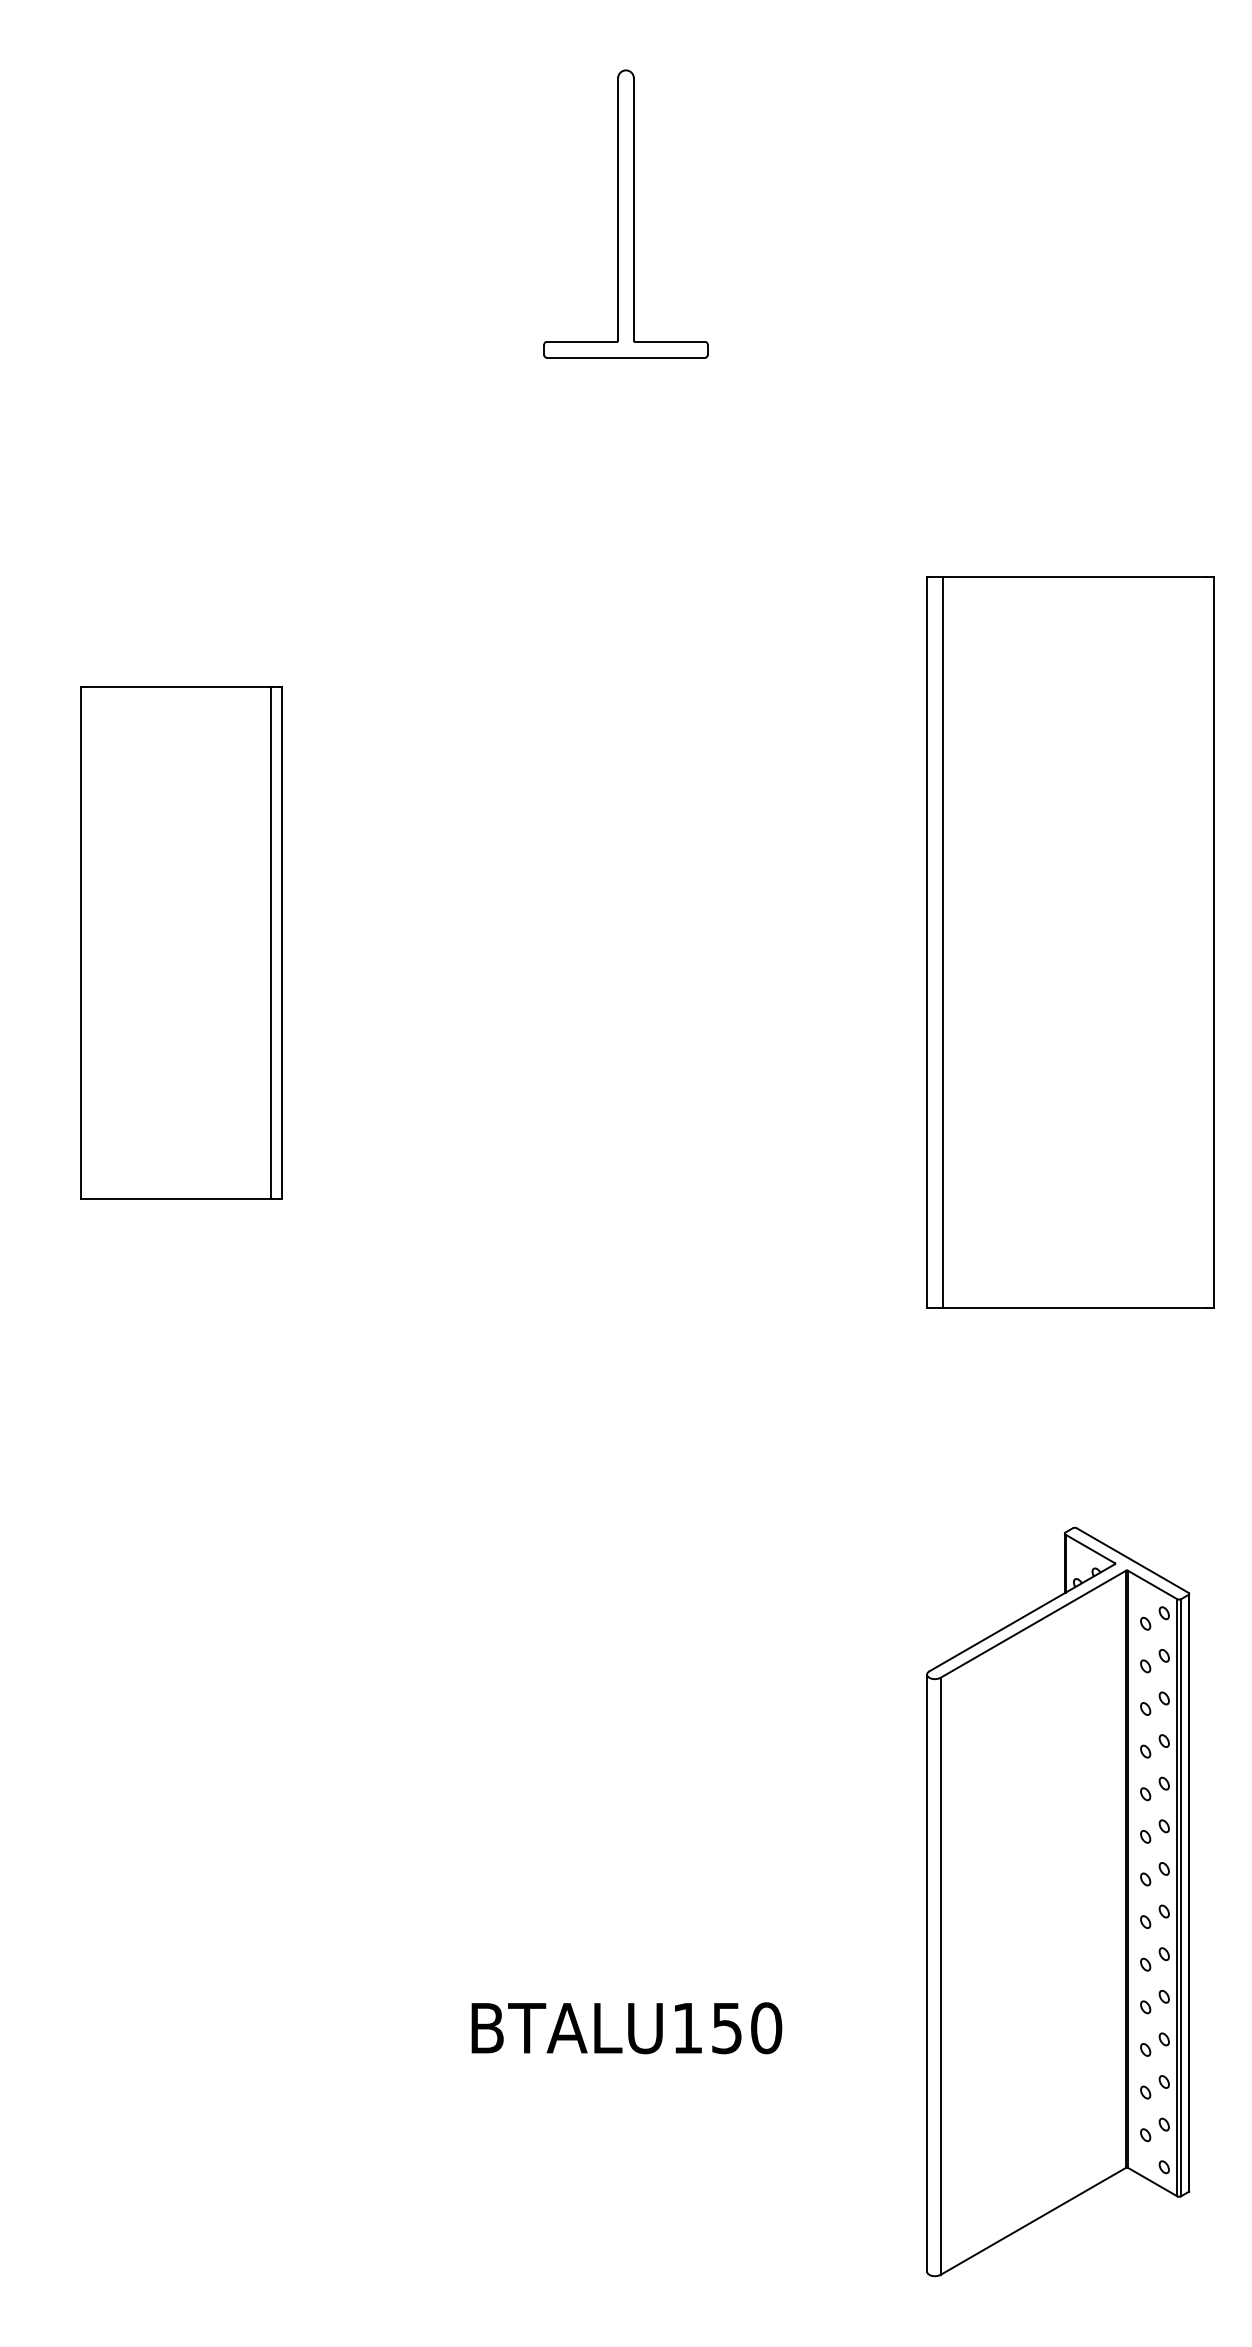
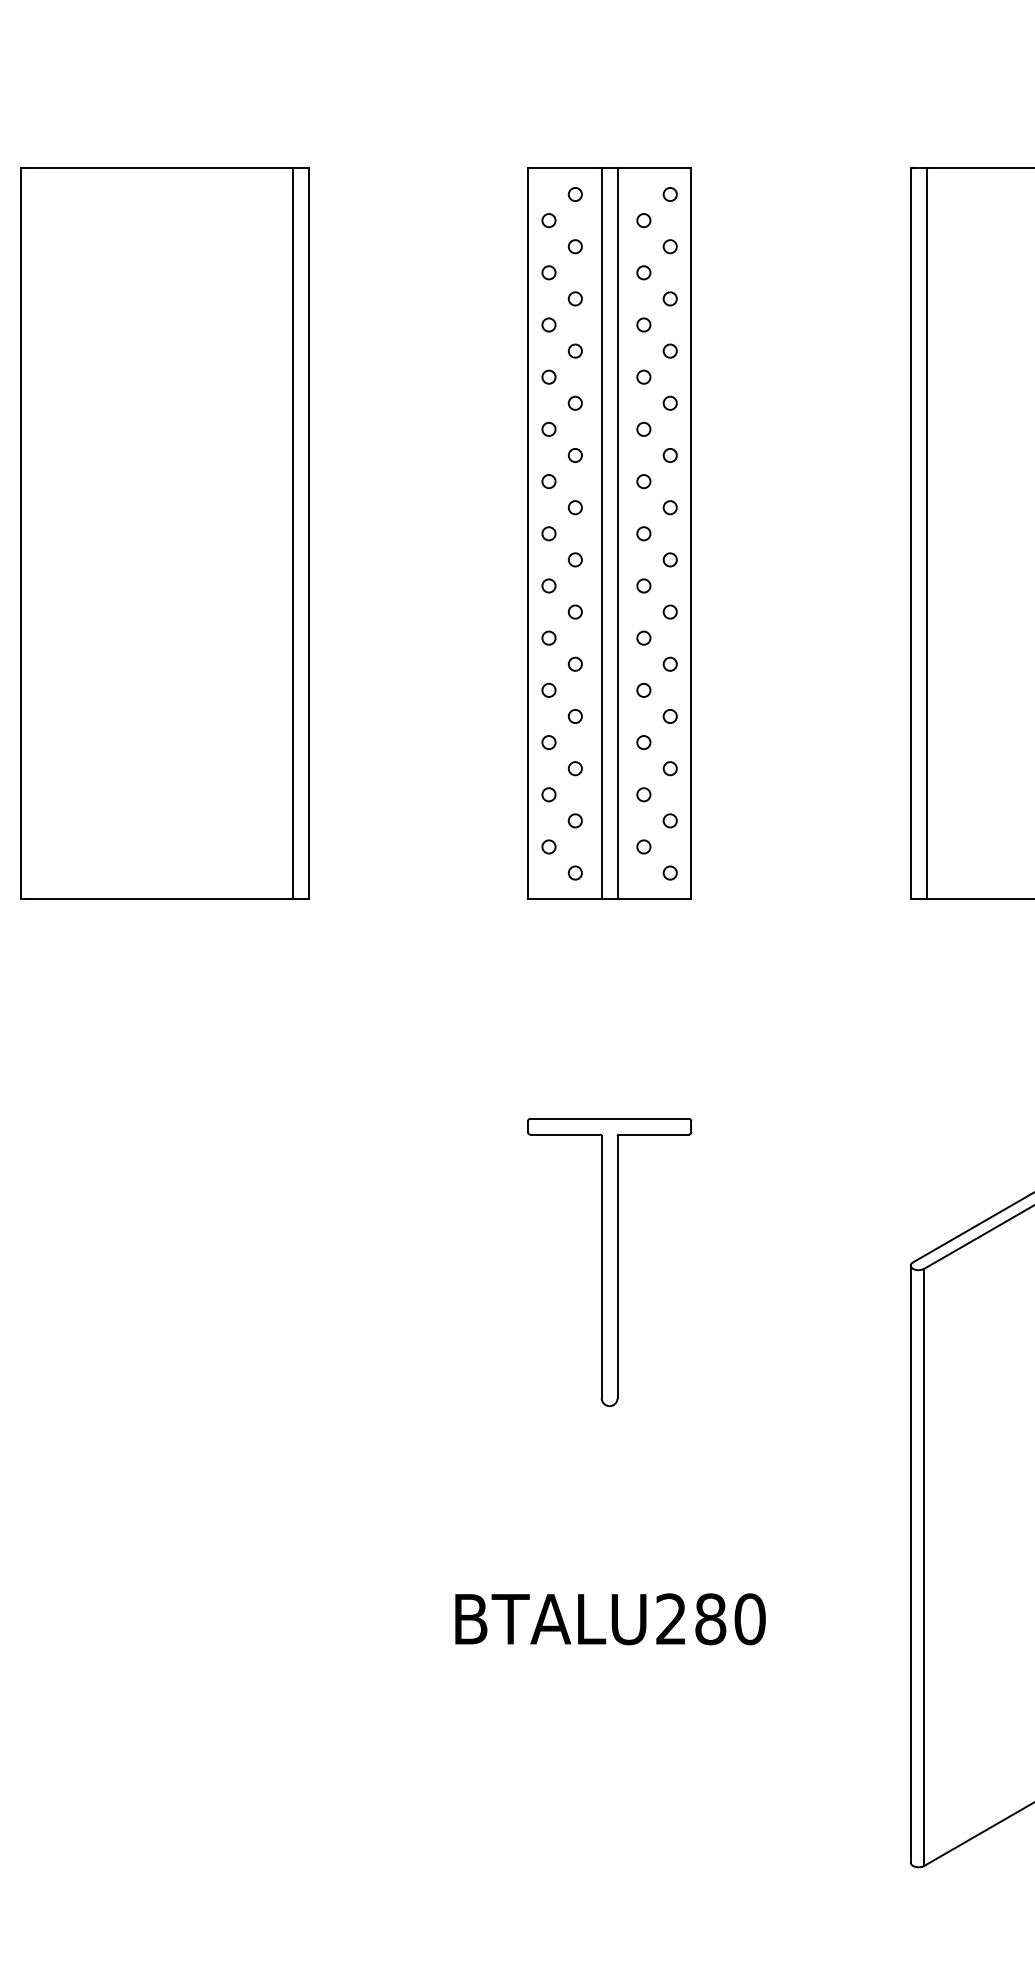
part: (181, 942) -> (165, 533), size x1.43
part: (625, 942) -> (609, 533), added
part: (625, 1671) -> (609, 1262), added
text: (707, 2028) -> (691, 1619), BTALU150 -> BTALU280

